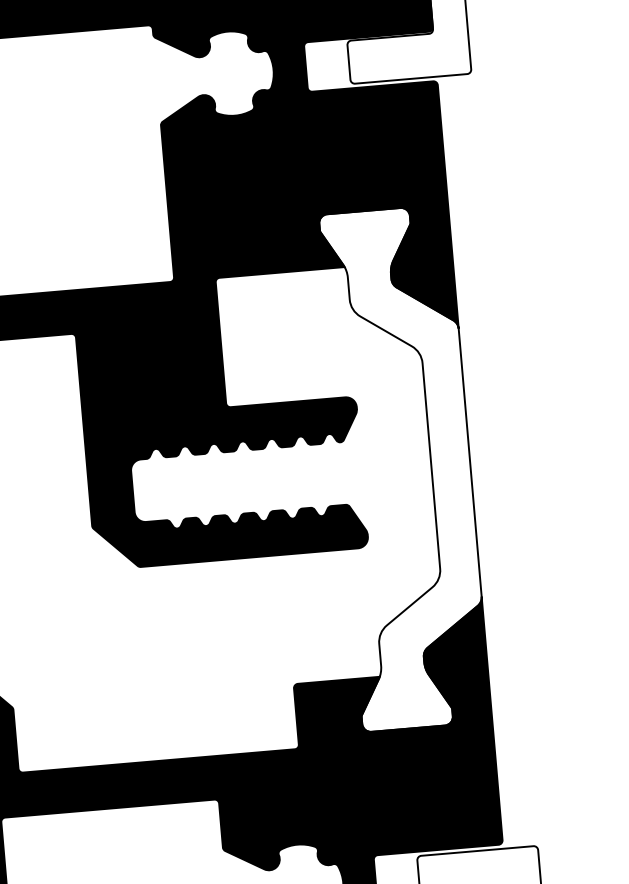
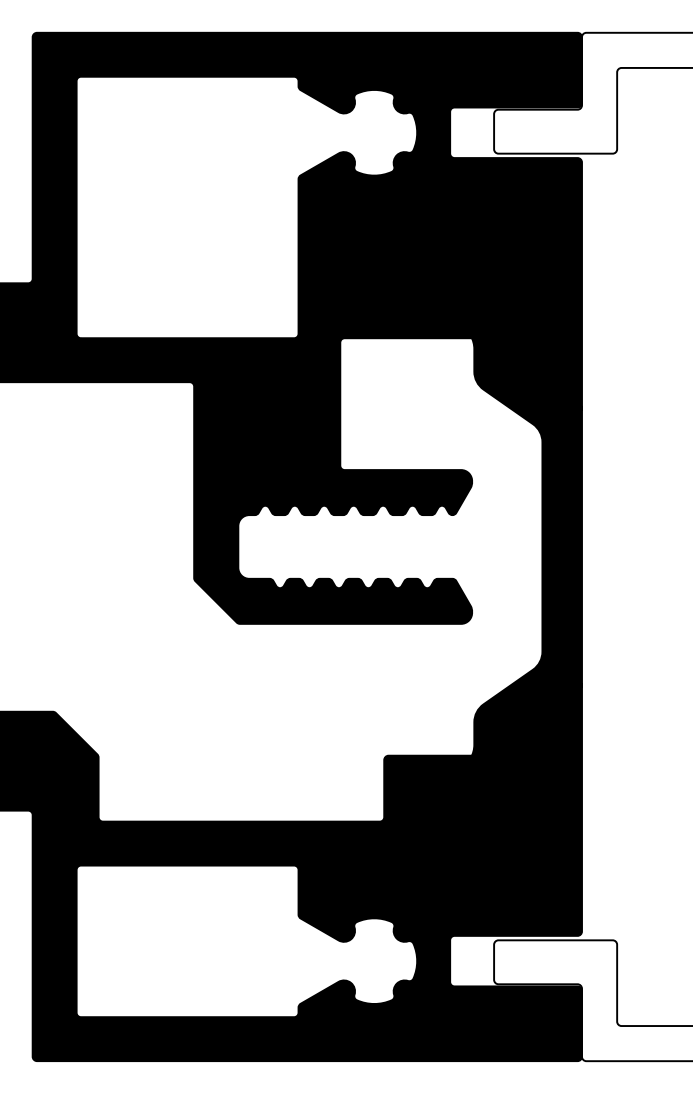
fill: (404, 467) -> (515, 546), added

